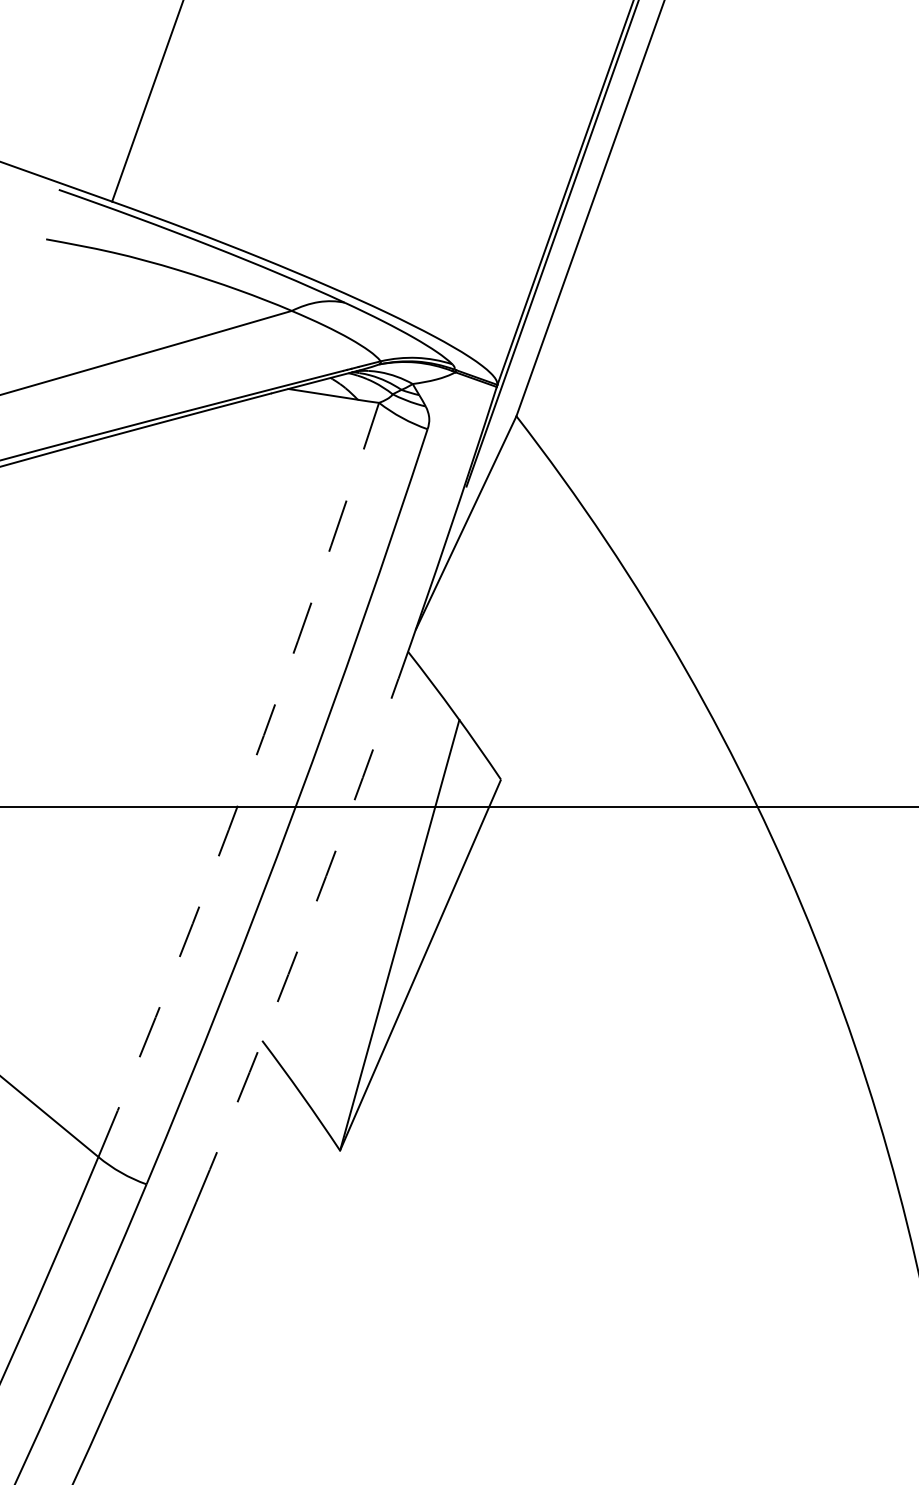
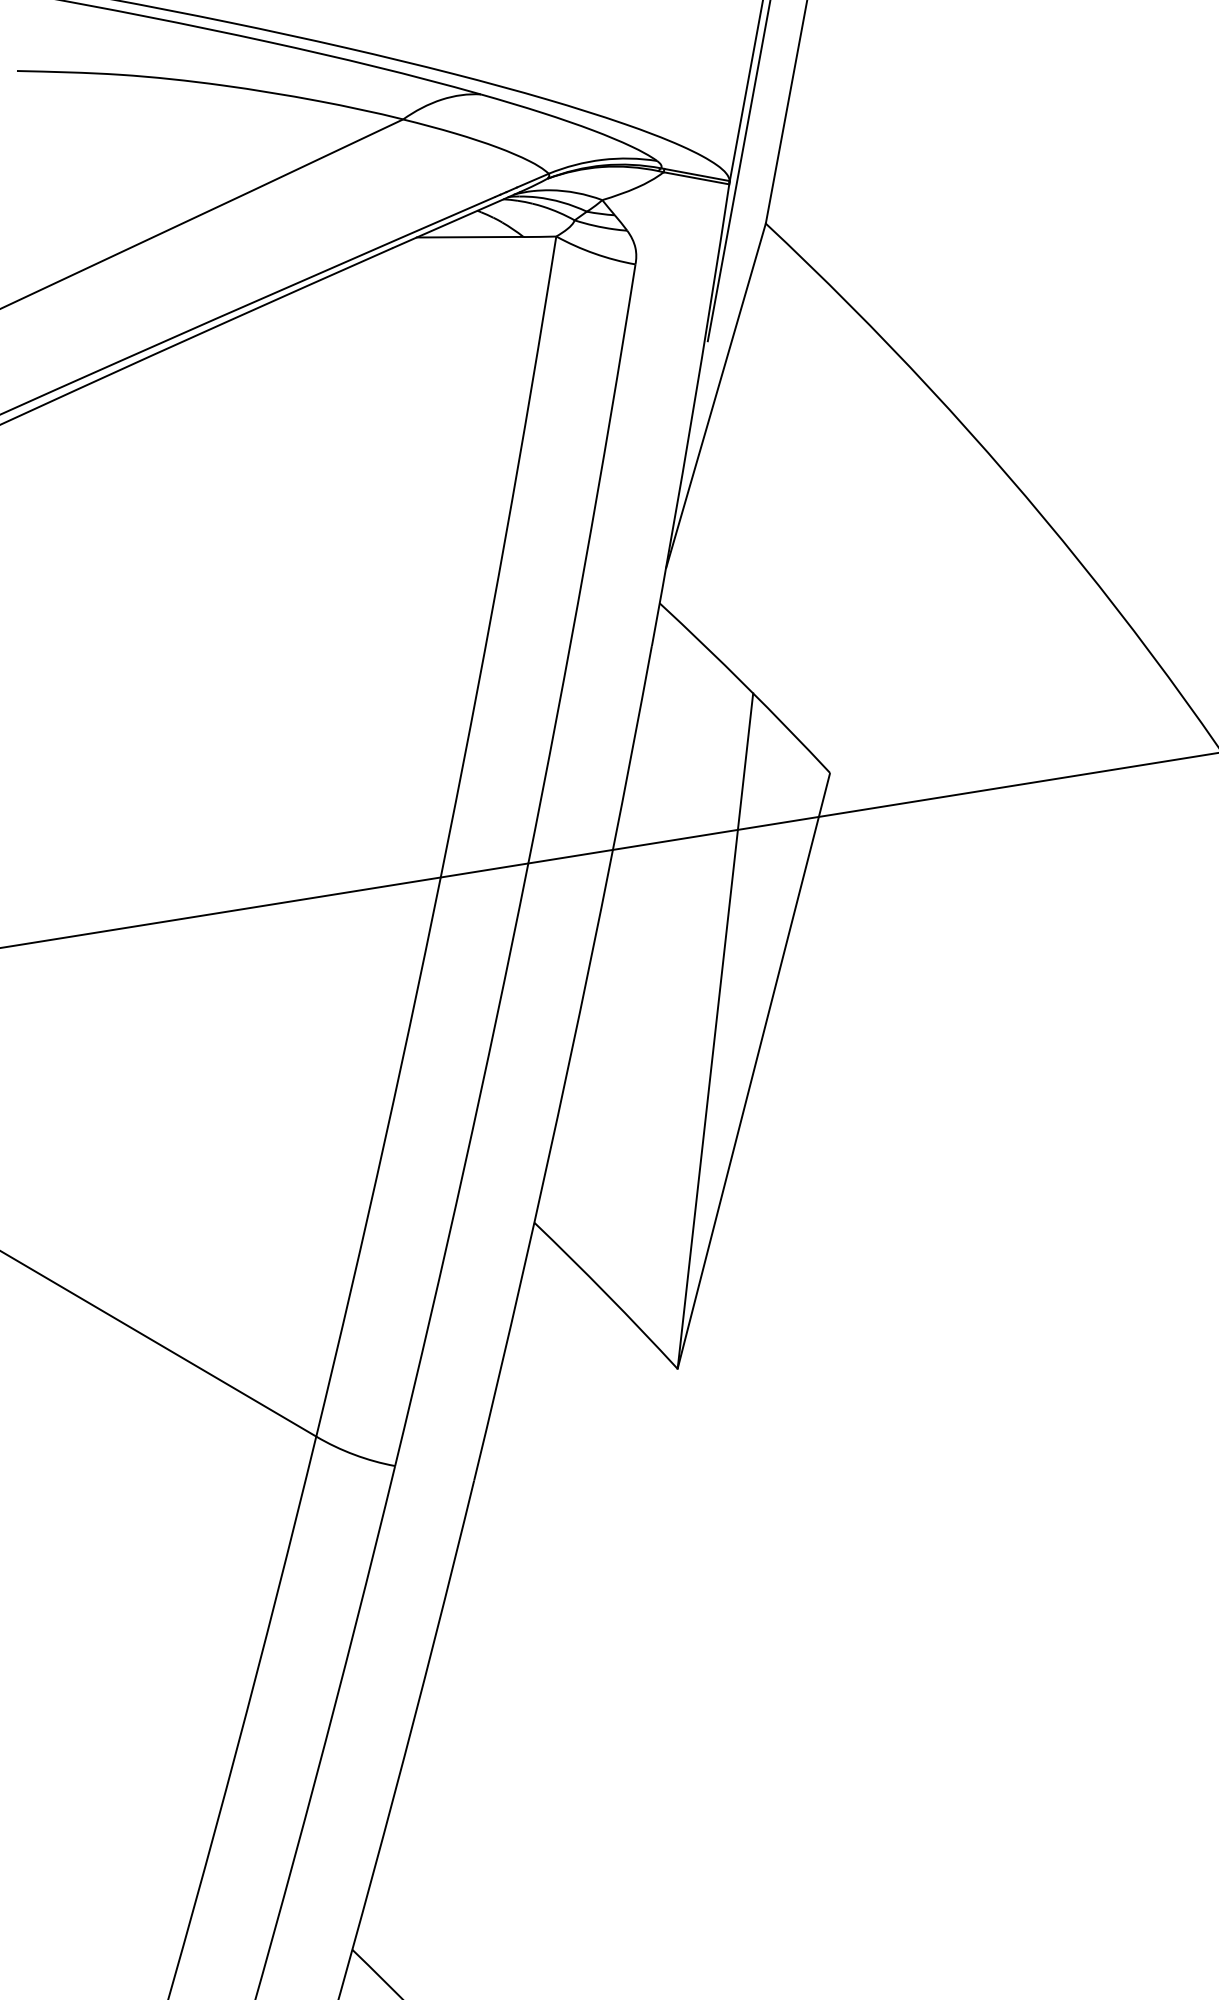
arc: (246, 782) -> (448, 838), dashed -> solid
arc: (301, 941) -> (569, 1064), dashed -> solid

